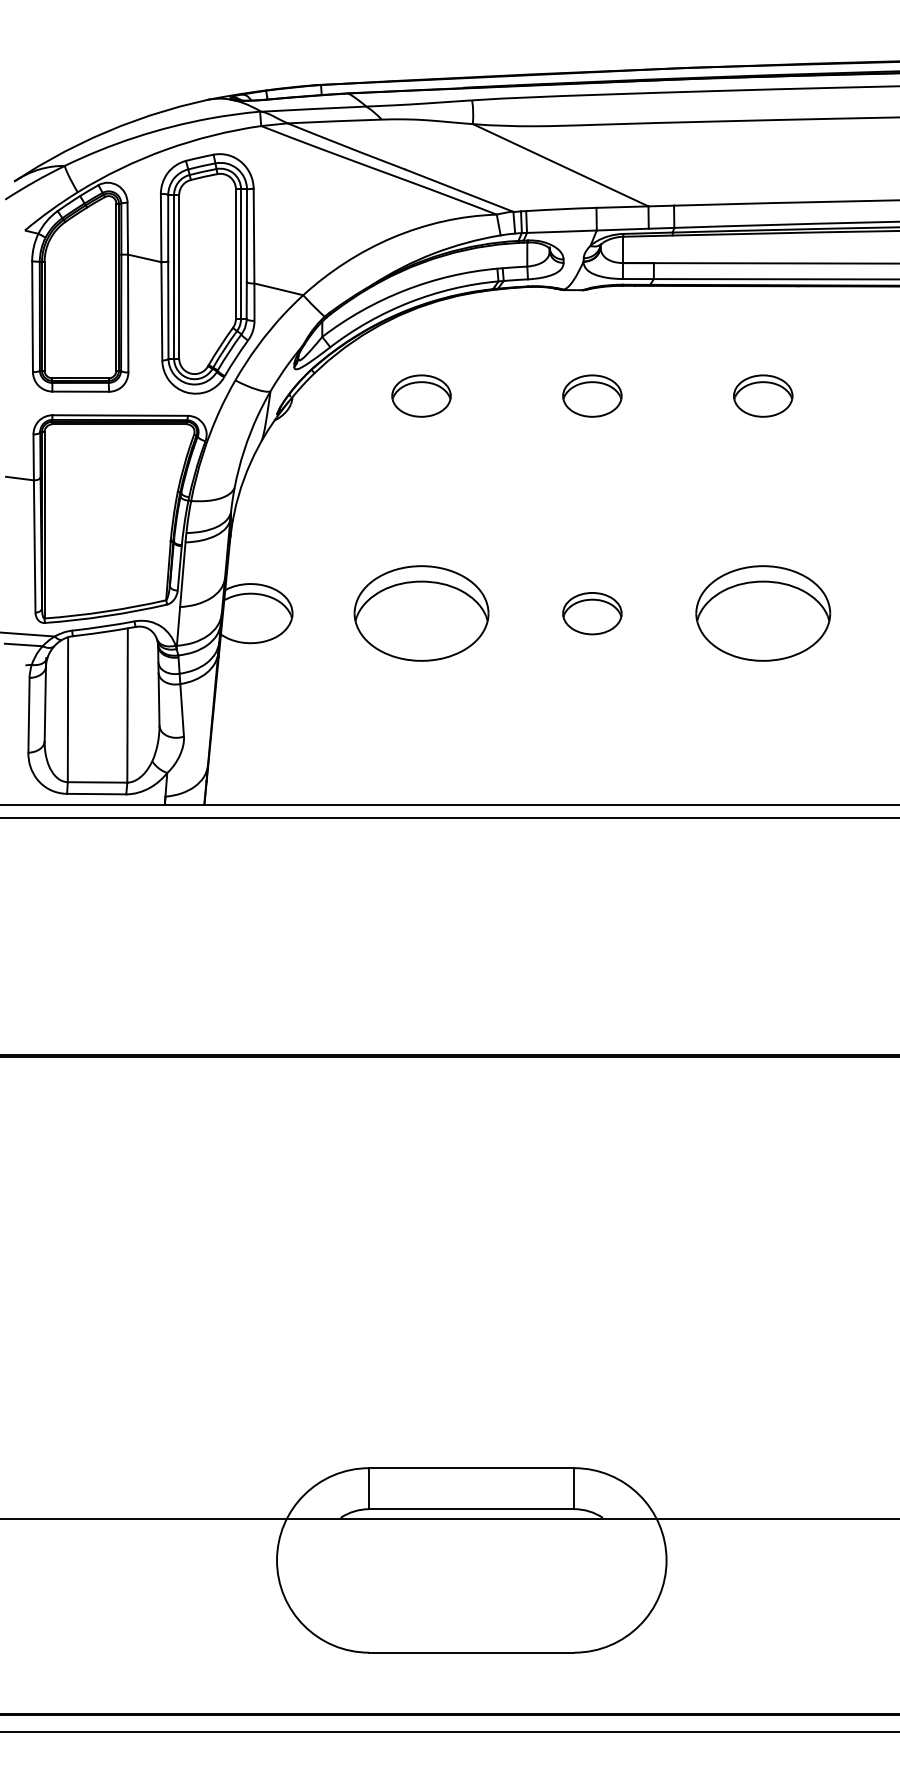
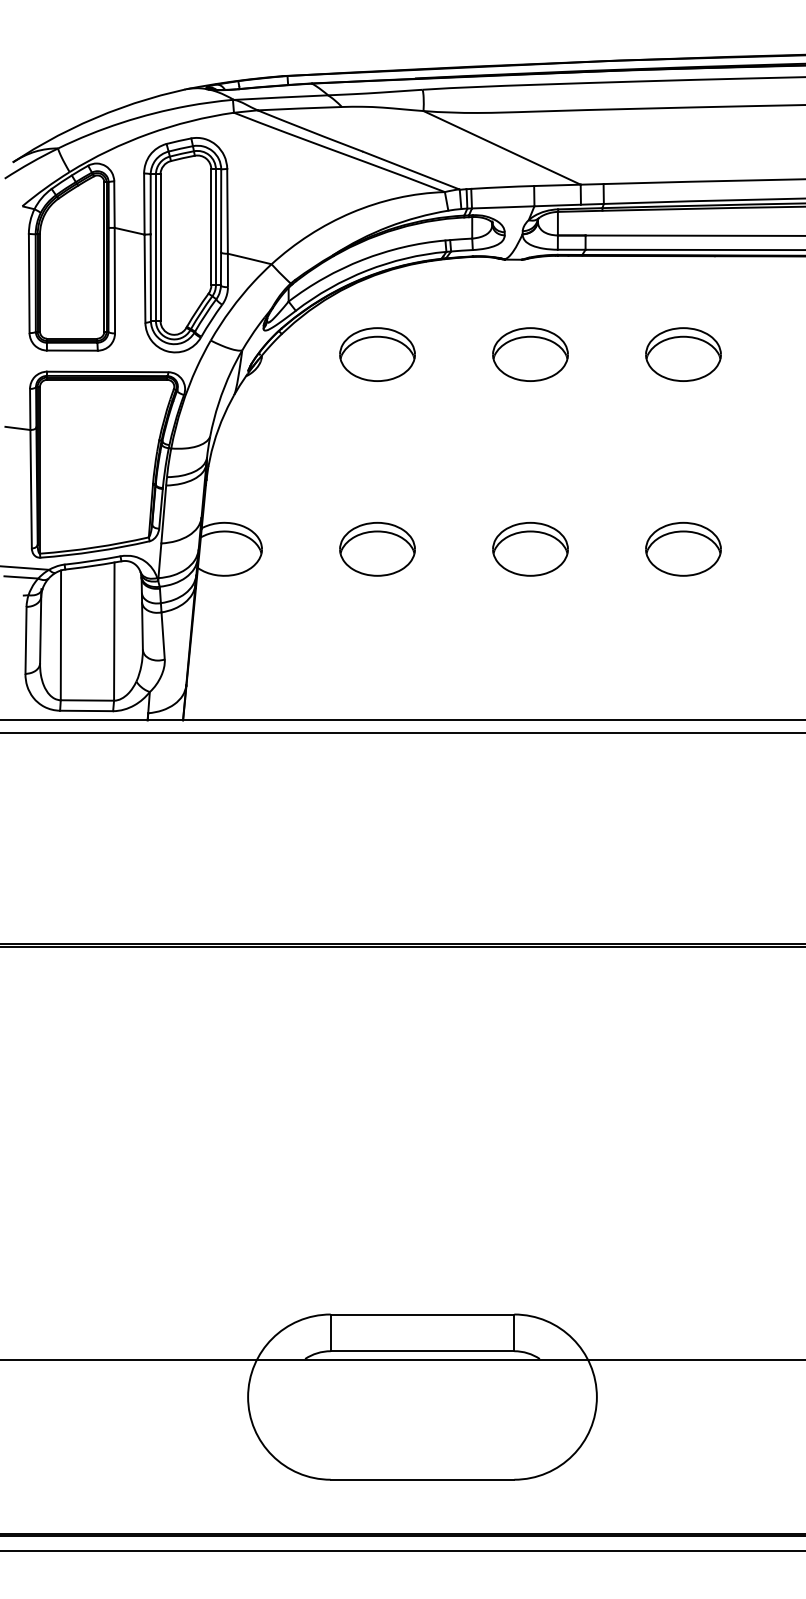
part: (421, 396) -> (377, 354), size x1.43
part: (592, 396) -> (530, 354), size x1.43
part: (763, 396) -> (683, 354), size x1.43
part: (421, 613) -> (377, 549), size x0.62
part: (592, 613) -> (530, 549), size x1.43
part: (763, 613) -> (683, 549), size x0.62

